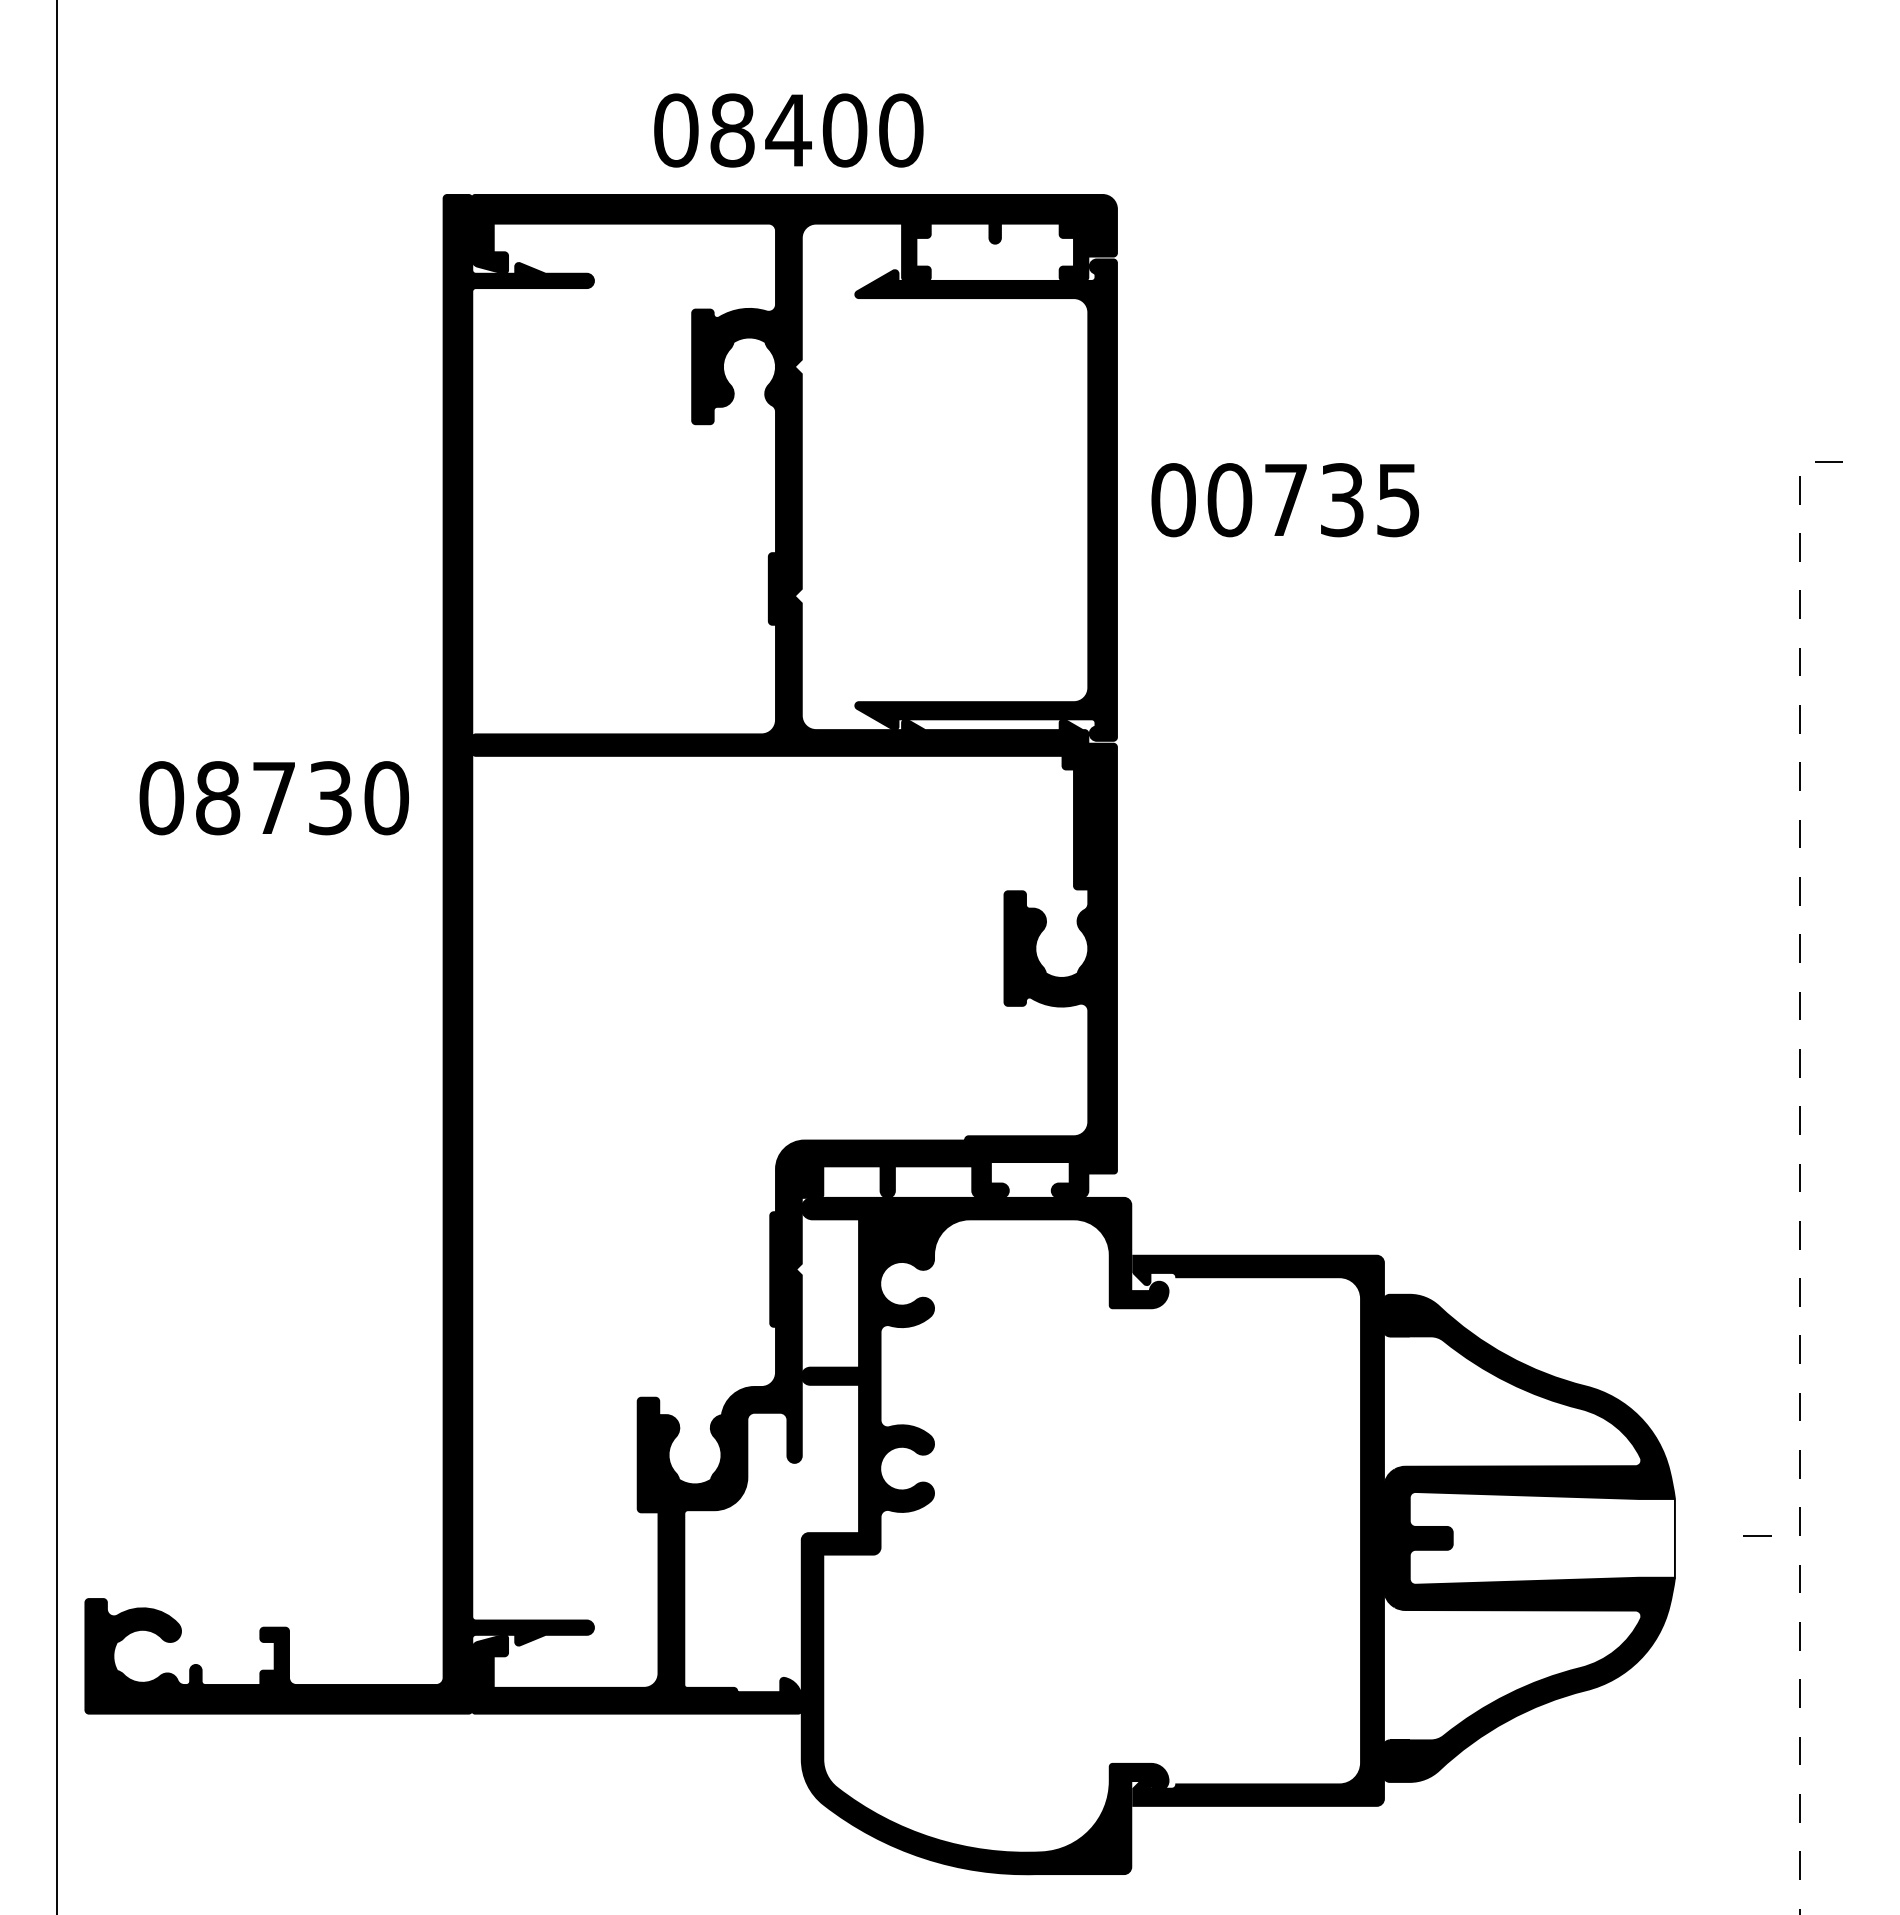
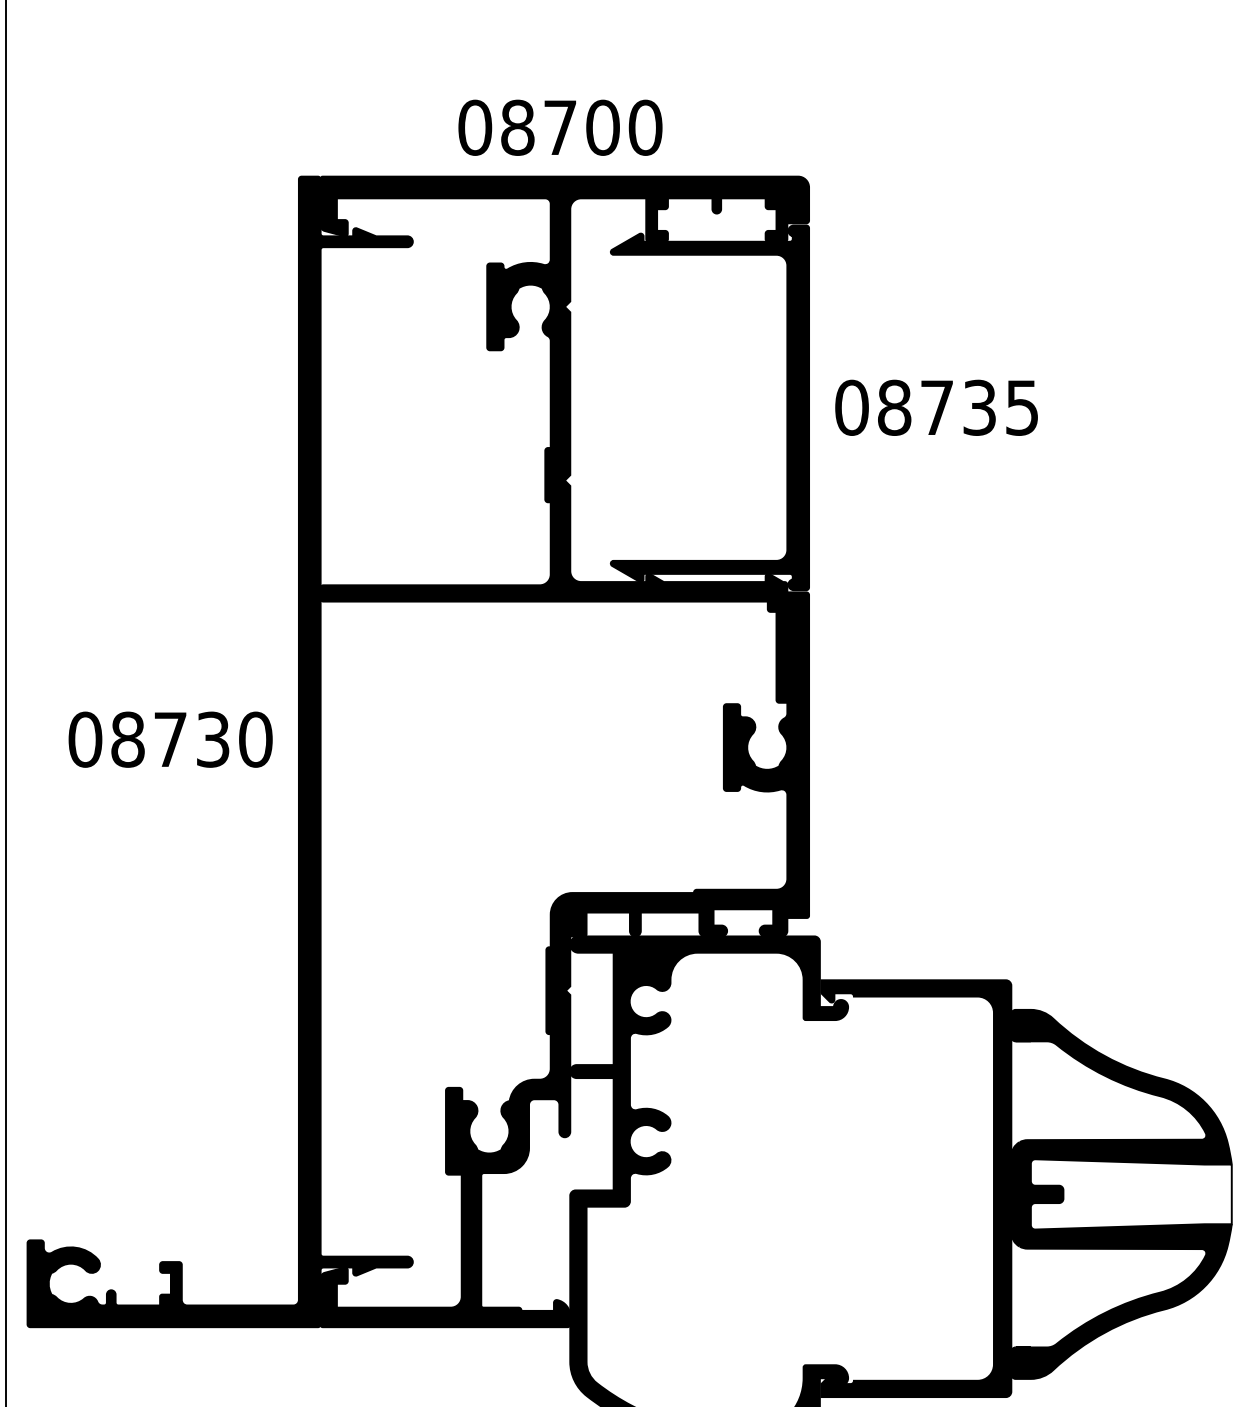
text: (788, 130) -> (560, 127), 08400 -> 08700
text: (1229, 500) -> (894, 408), 00735 -> 08735
text: (273, 798) -> (170, 739), moved

